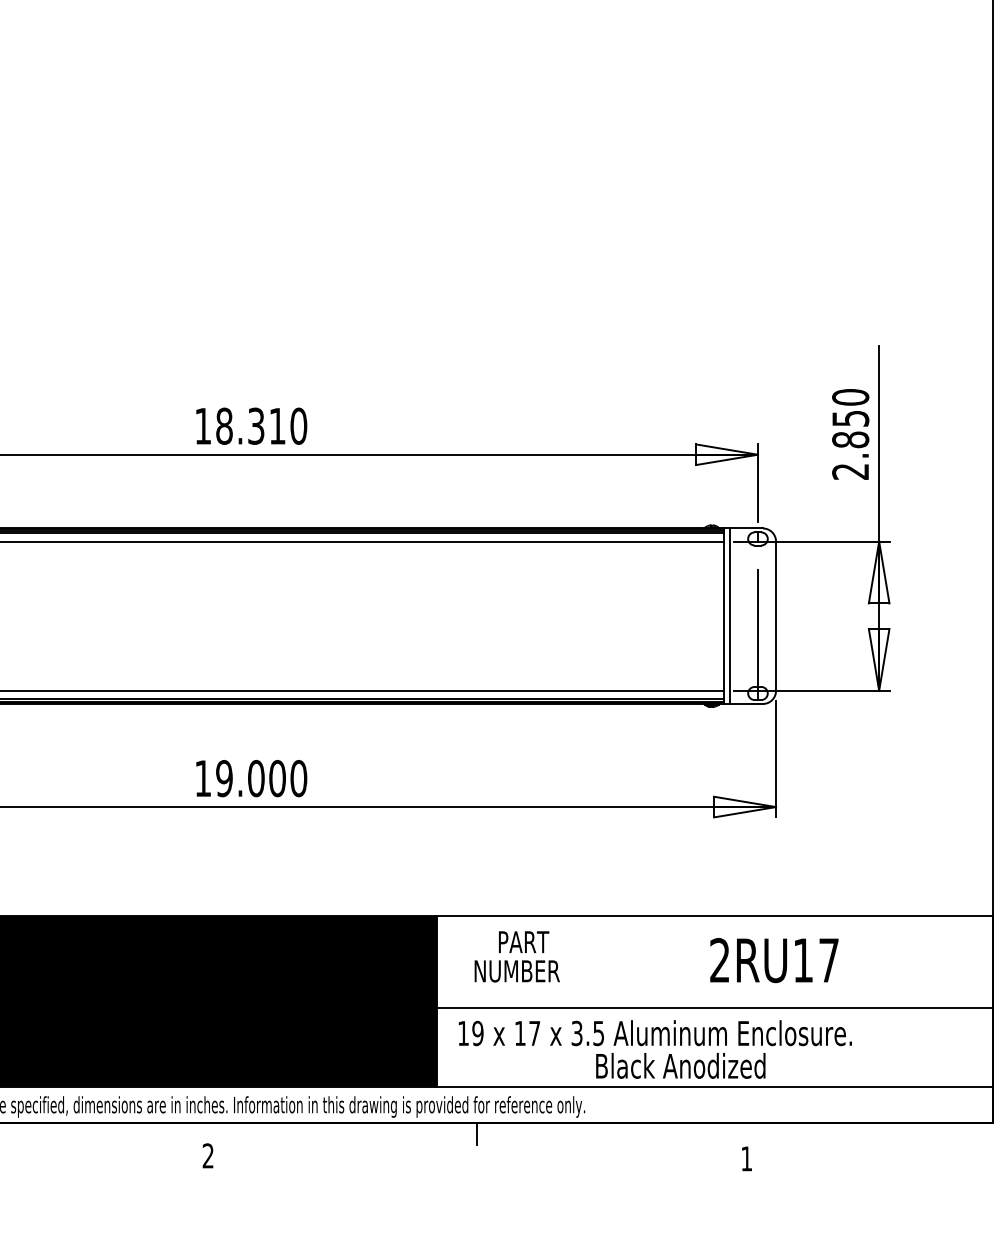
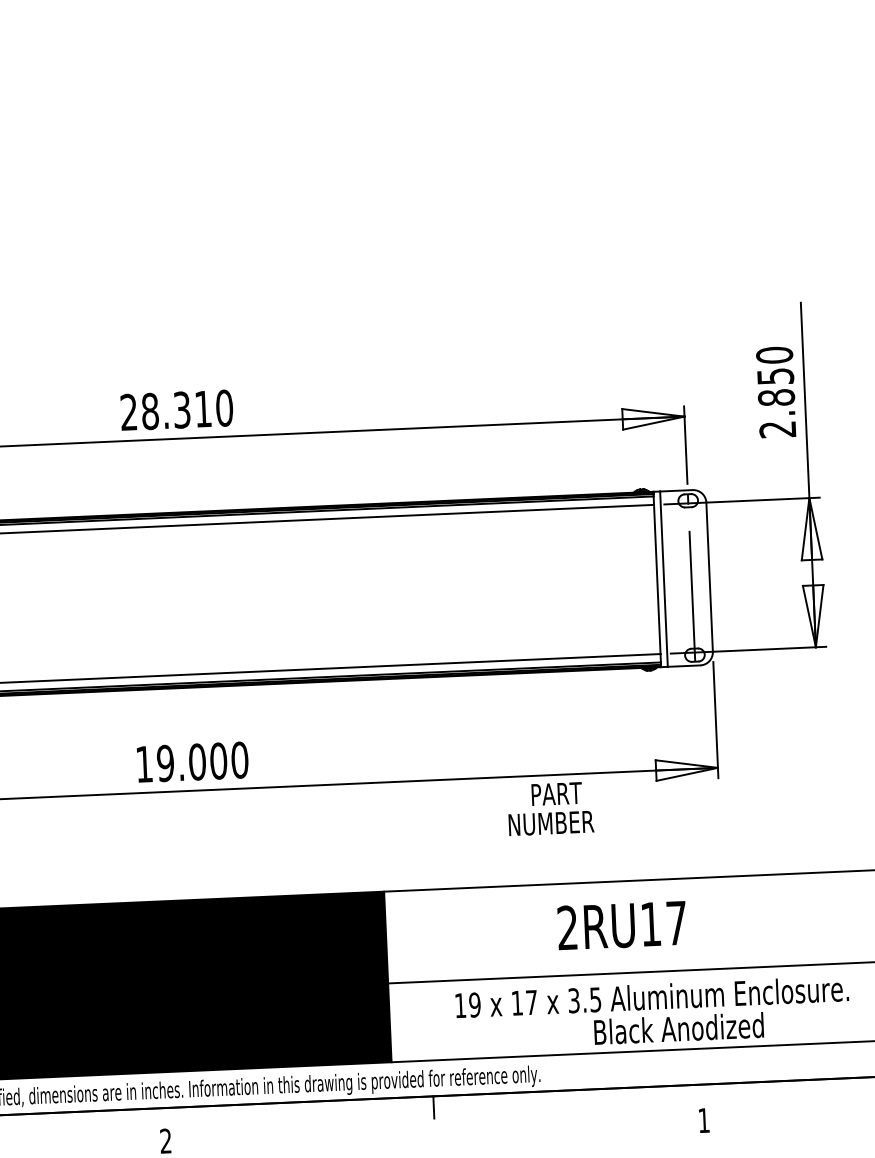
text: (202, 425) -> (128, 411), 18.310 -> 28.310
text: (516, 956) -> (550, 808), moved
text: (774, 960) -> (622, 925), moved
text: (654, 1049) -> (652, 1013), moved

